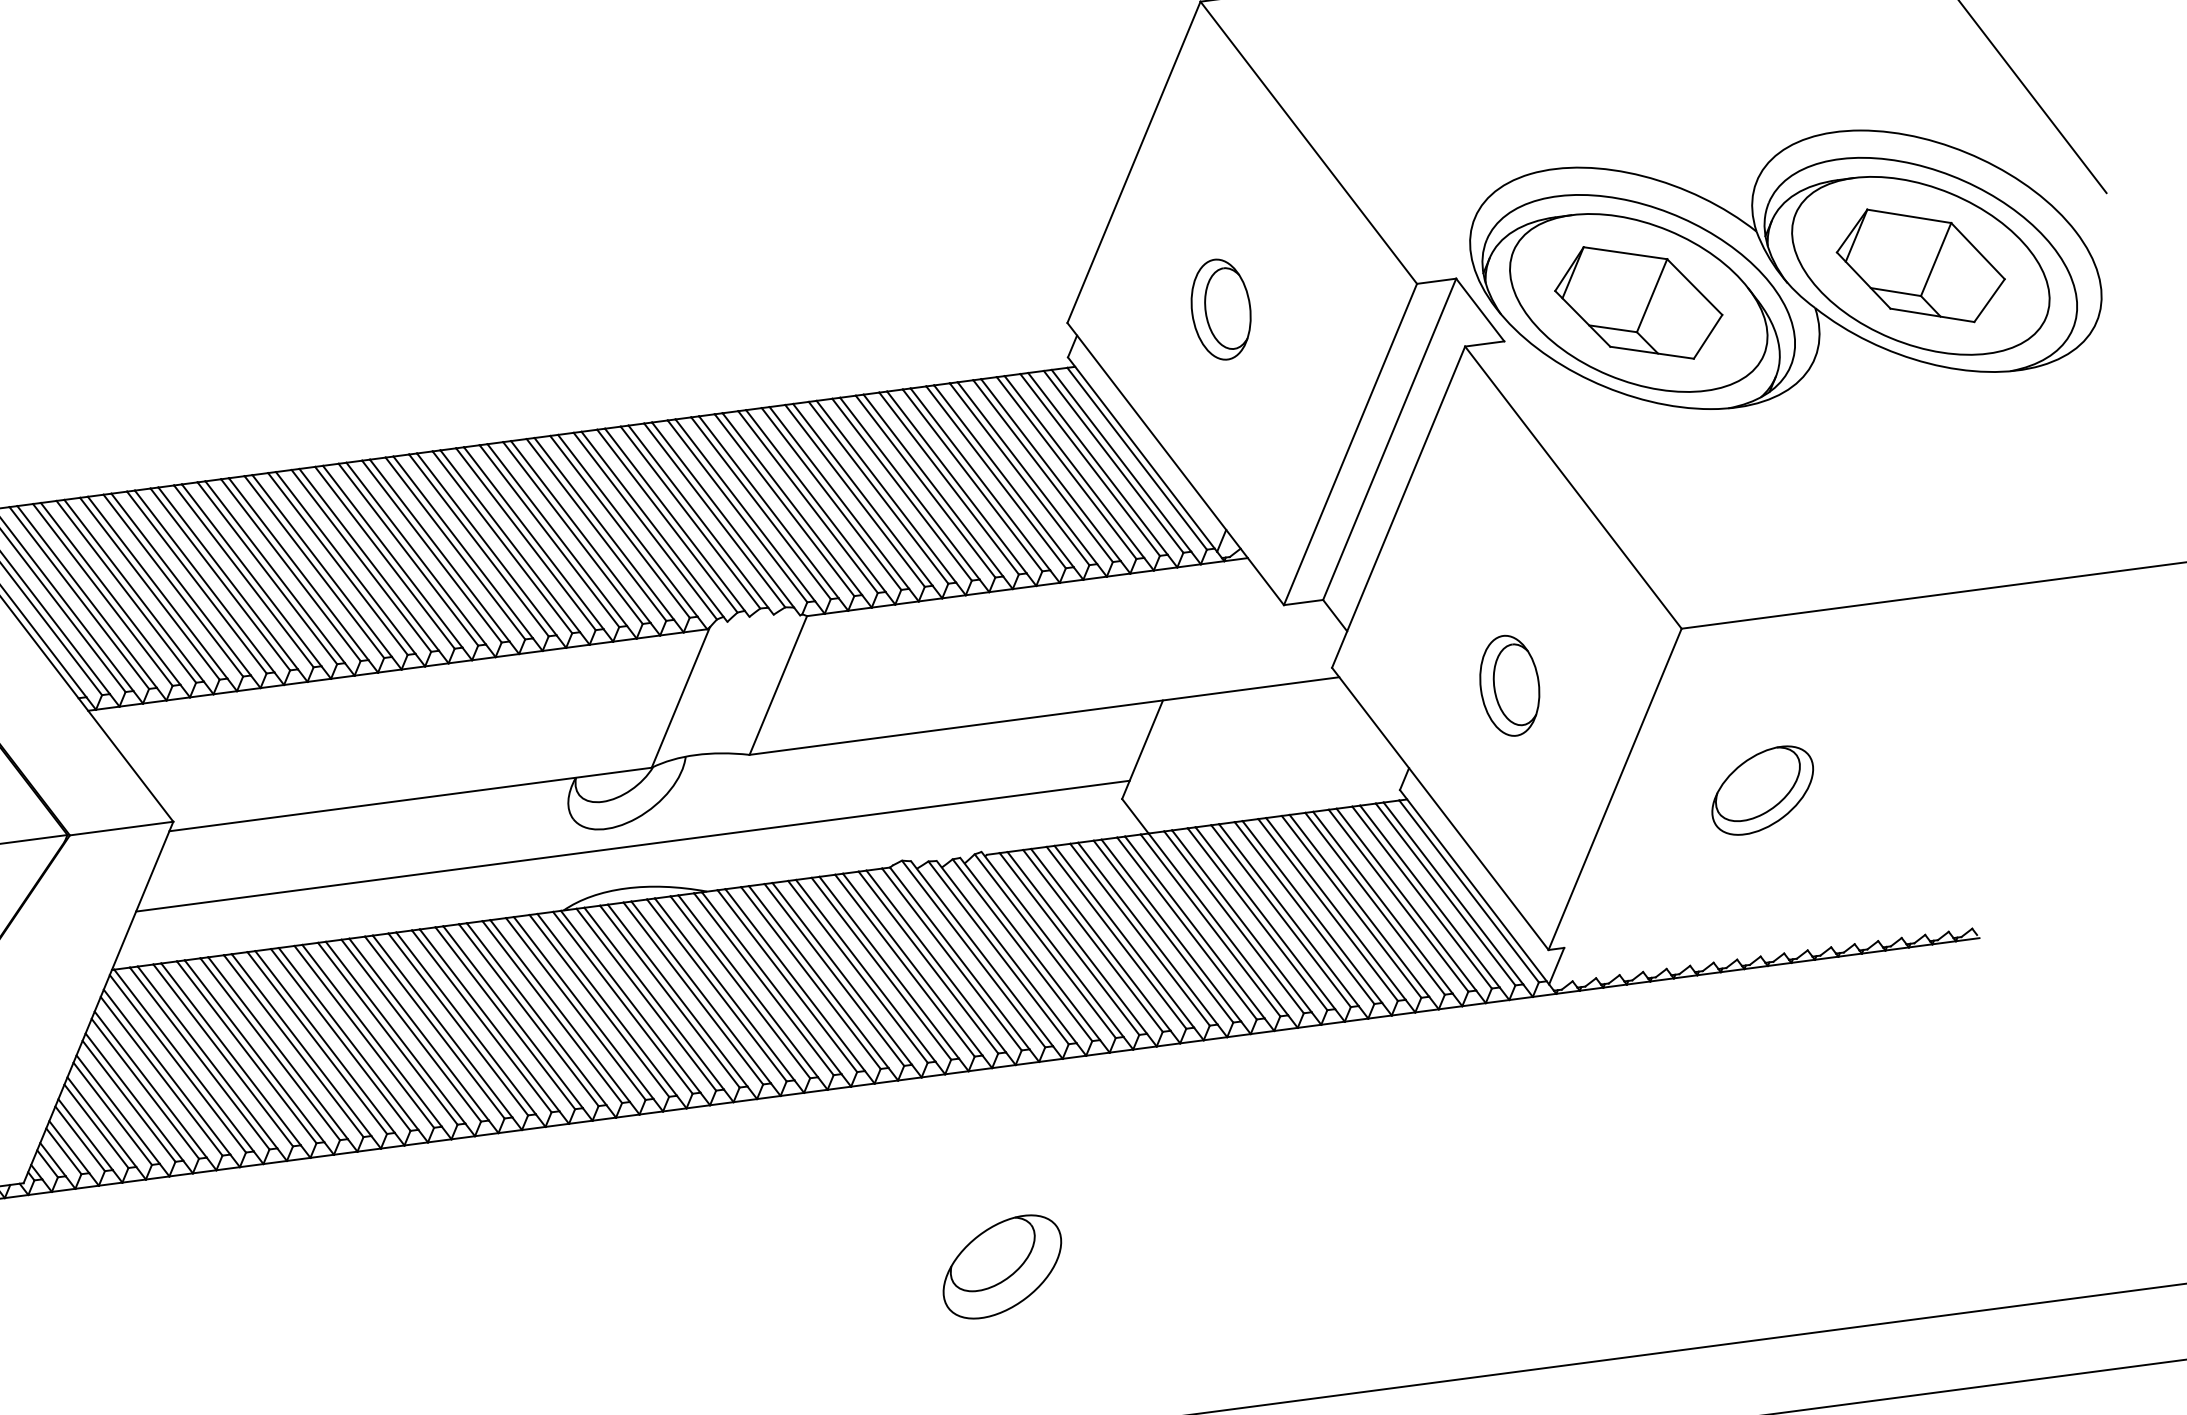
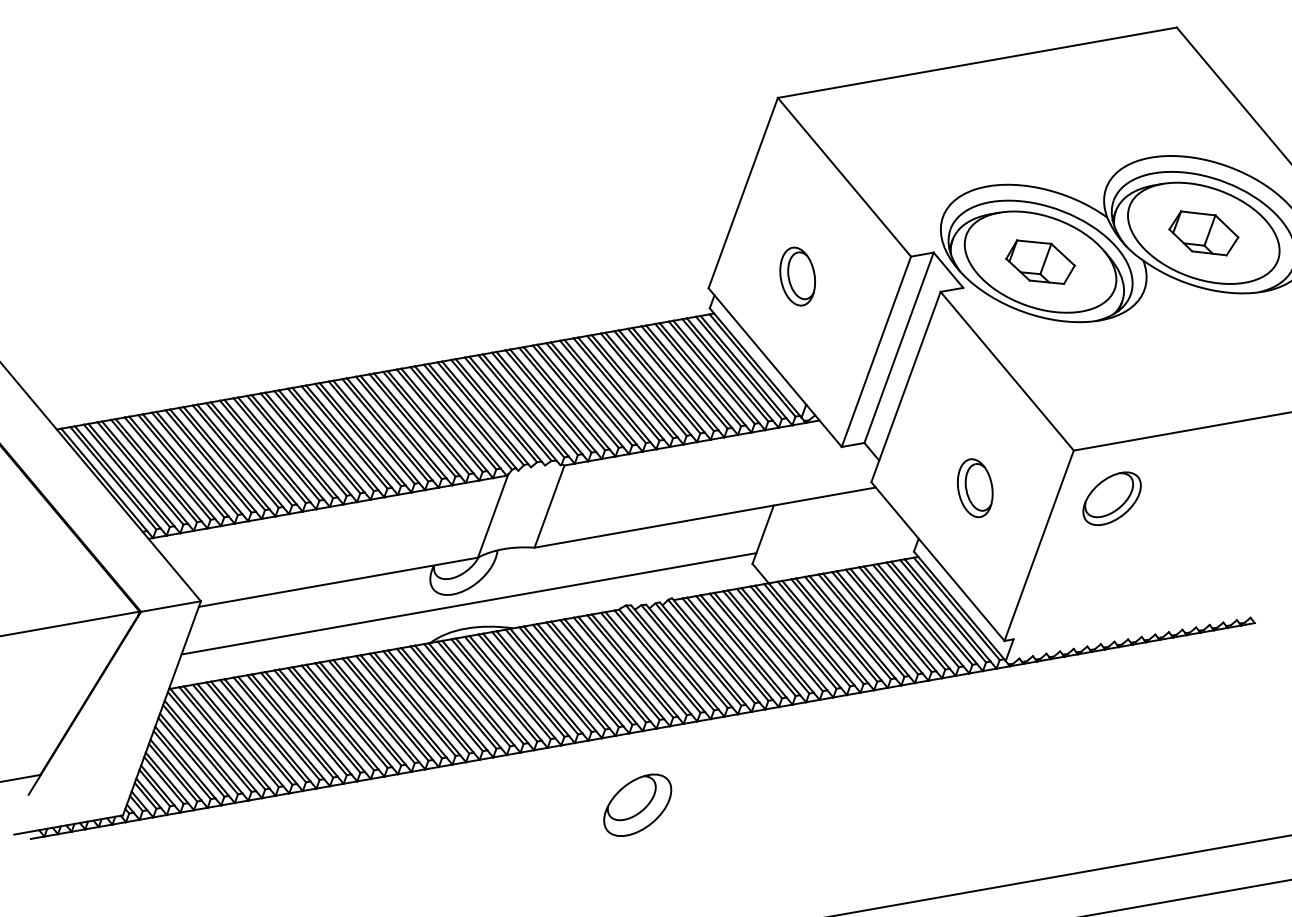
part: (1920, 266) -> (1203, 233), size x0.7
part: (1638, 303) -> (1040, 262), size x0.7
part: (1761, 790) -> (1111, 498), moved
part: (1002, 1265) -> (637, 804), moved

